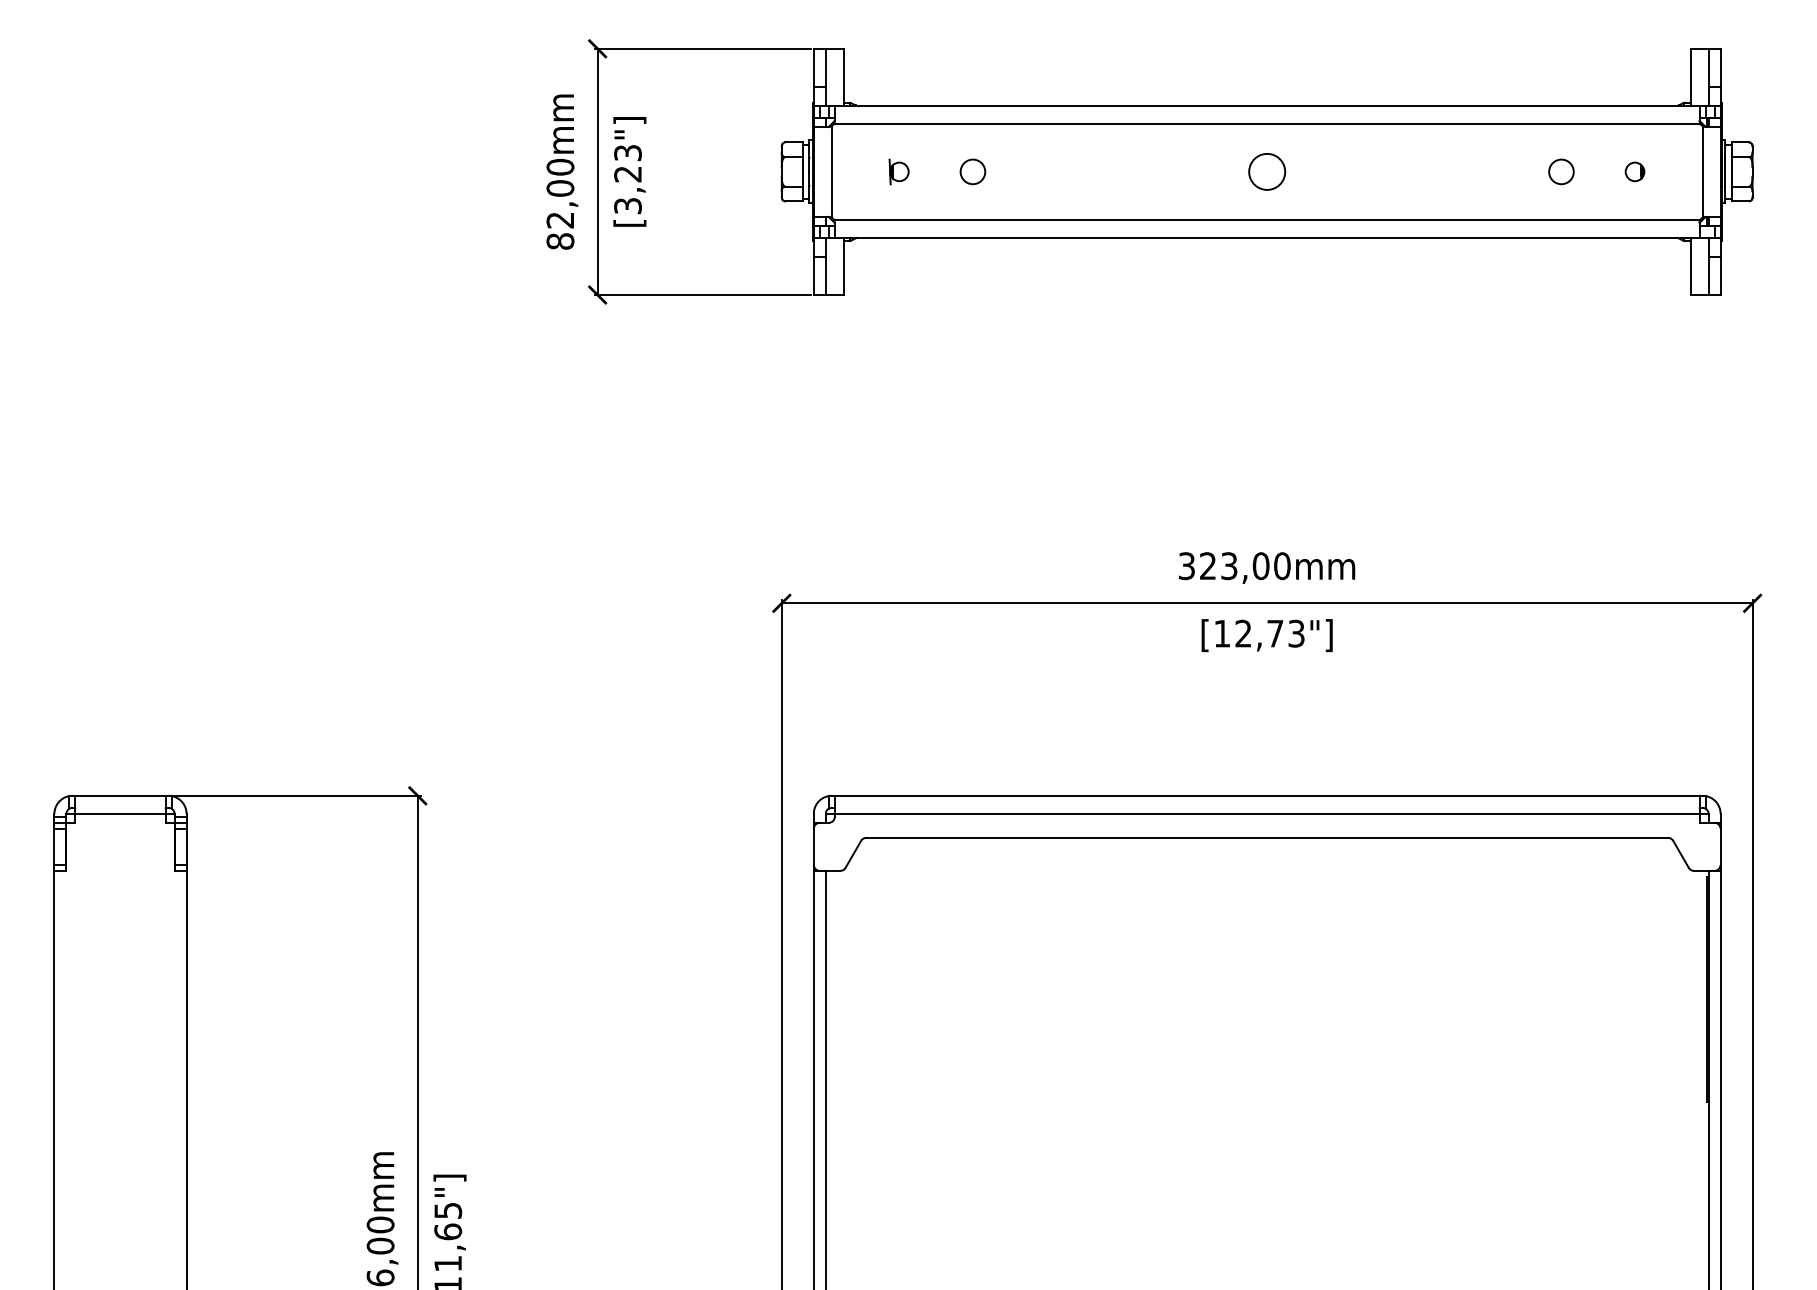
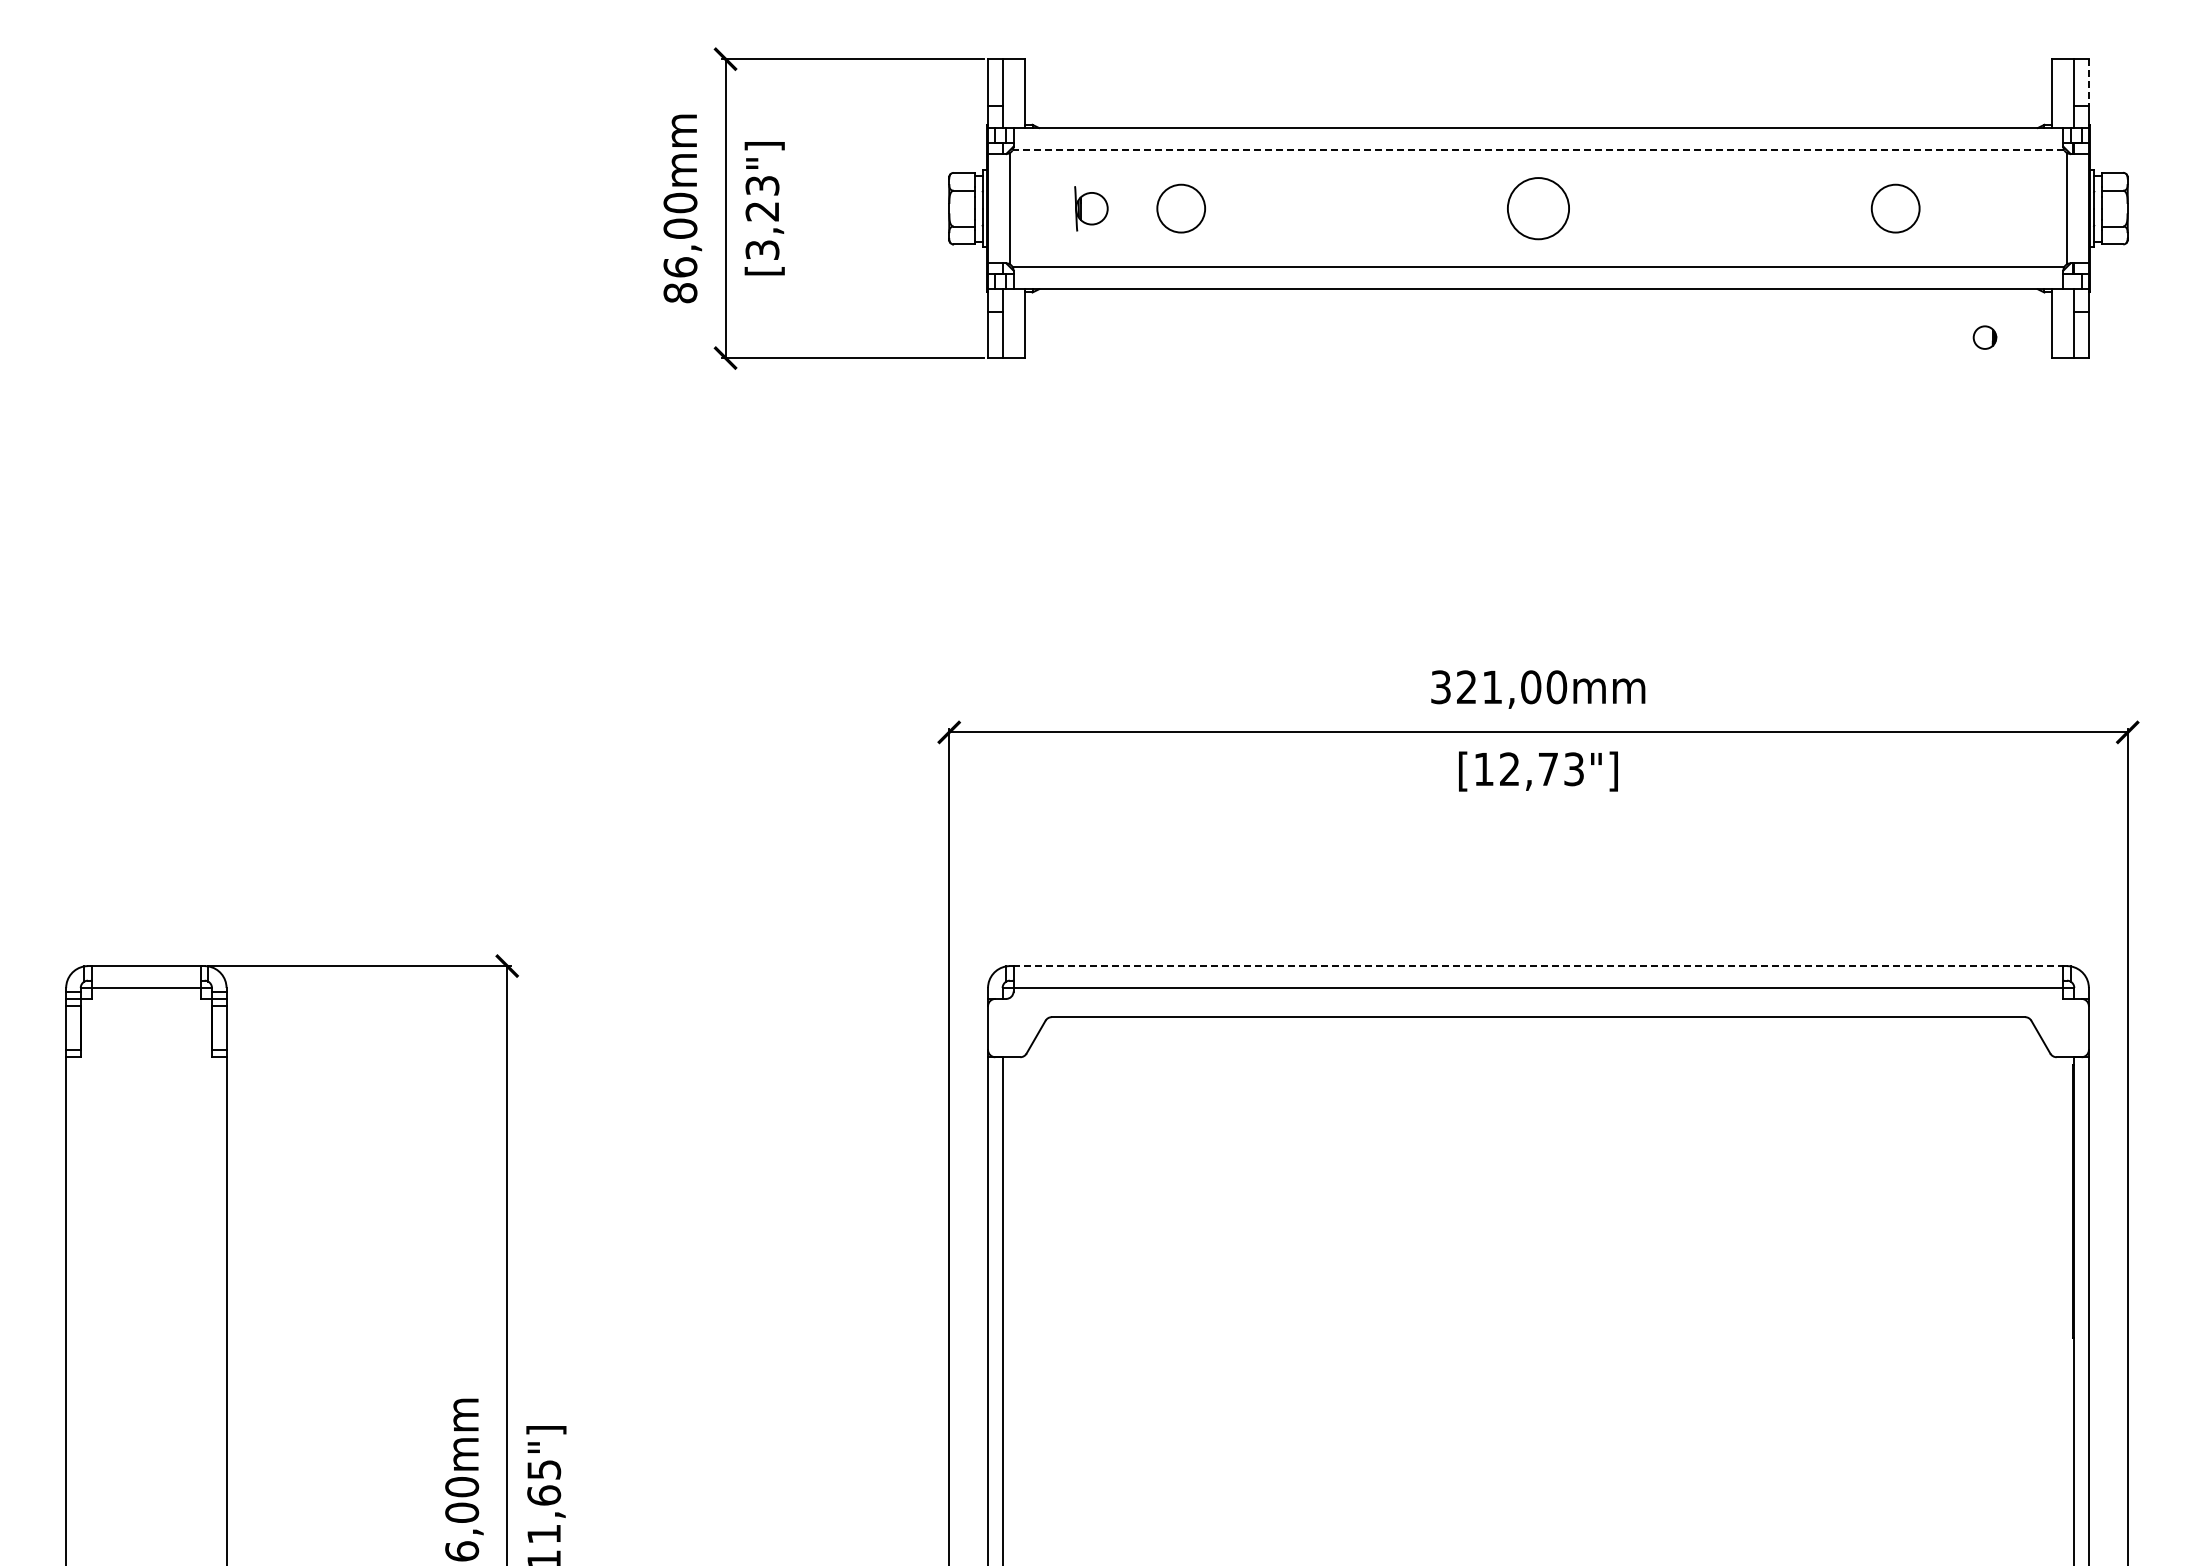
line: (1720, 67) -> (2088, 82), solid -> dashed
line: (1267, 124) -> (1538, 150), solid -> dashed
part: (899, 171) -> (1091, 208), size x1.4
circle: (973, 171) -> (1181, 208), size x1.6
circle: (1267, 171) -> (1538, 208), size x1.4
circle: (1561, 171) -> (1895, 208), size x1.6
part: (1634, 171) -> (1984, 337), moved
text: (560, 220) -> (680, 267), 82,00mm -> 86,00mm
text: (1229, 566) -> (1492, 687), 323,00mm -> 321,00mm
line: (1267, 796) -> (1538, 966), solid -> dashed

